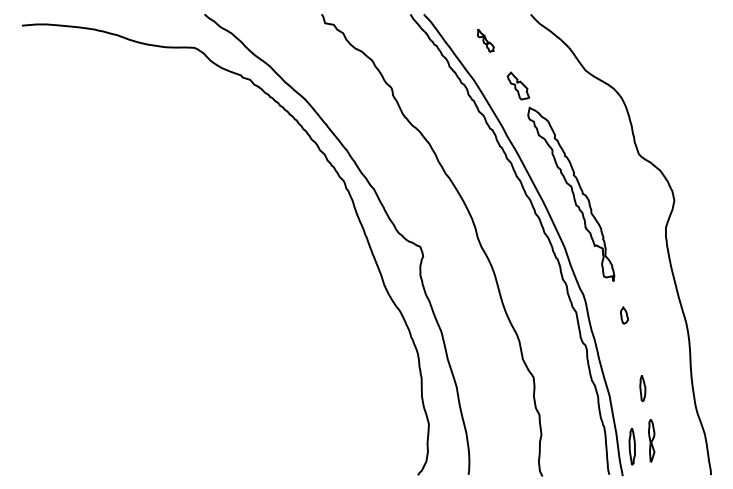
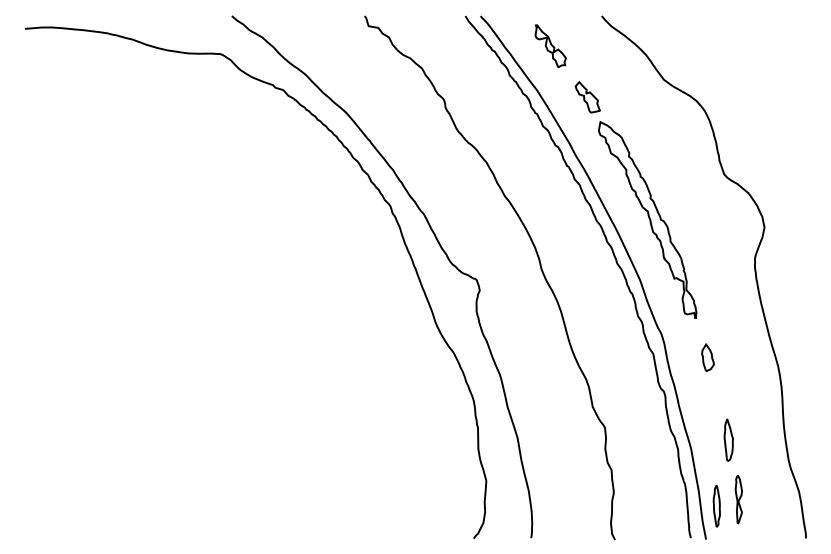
part: (485, 40) -> (550, 45), size x1.67
part: (624, 315) -> (708, 357), size x1.43
part: (642, 388) -> (728, 440), size x1.43

